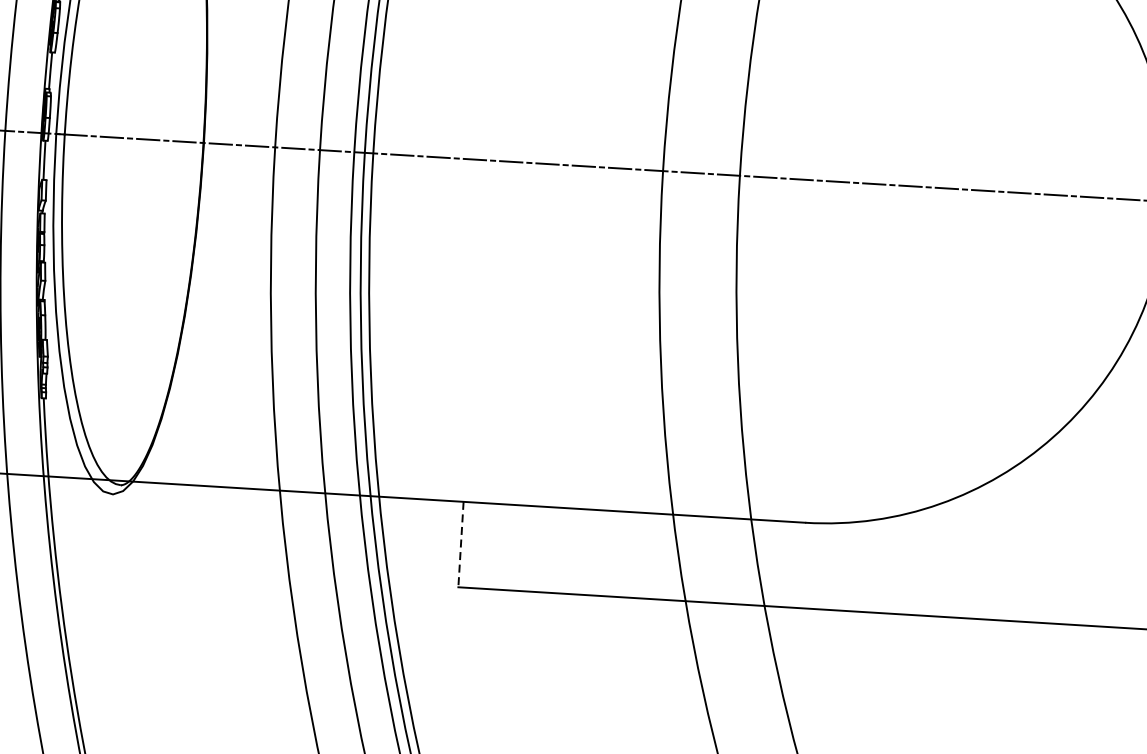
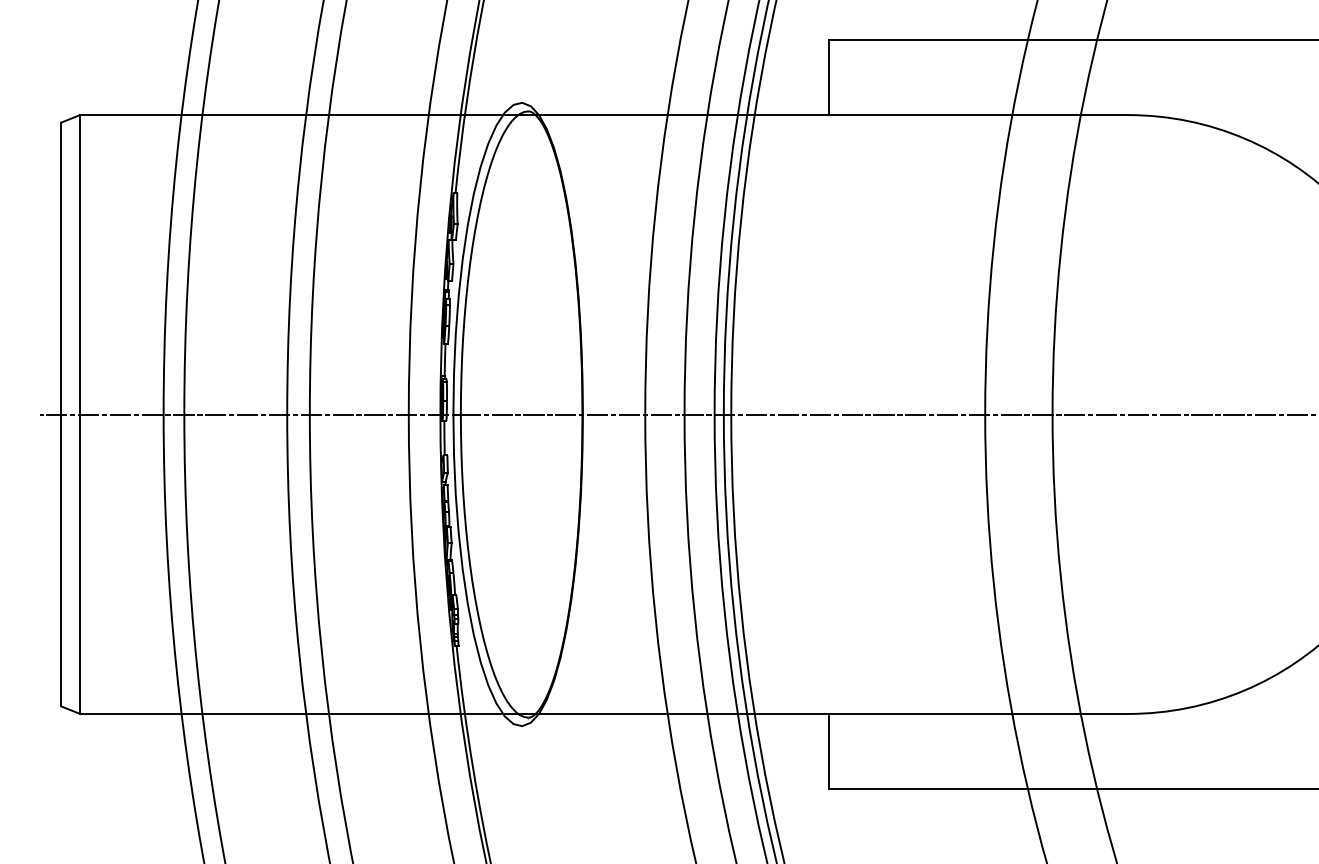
line: (460, 544) -> (828, 751), dashed -> solid

